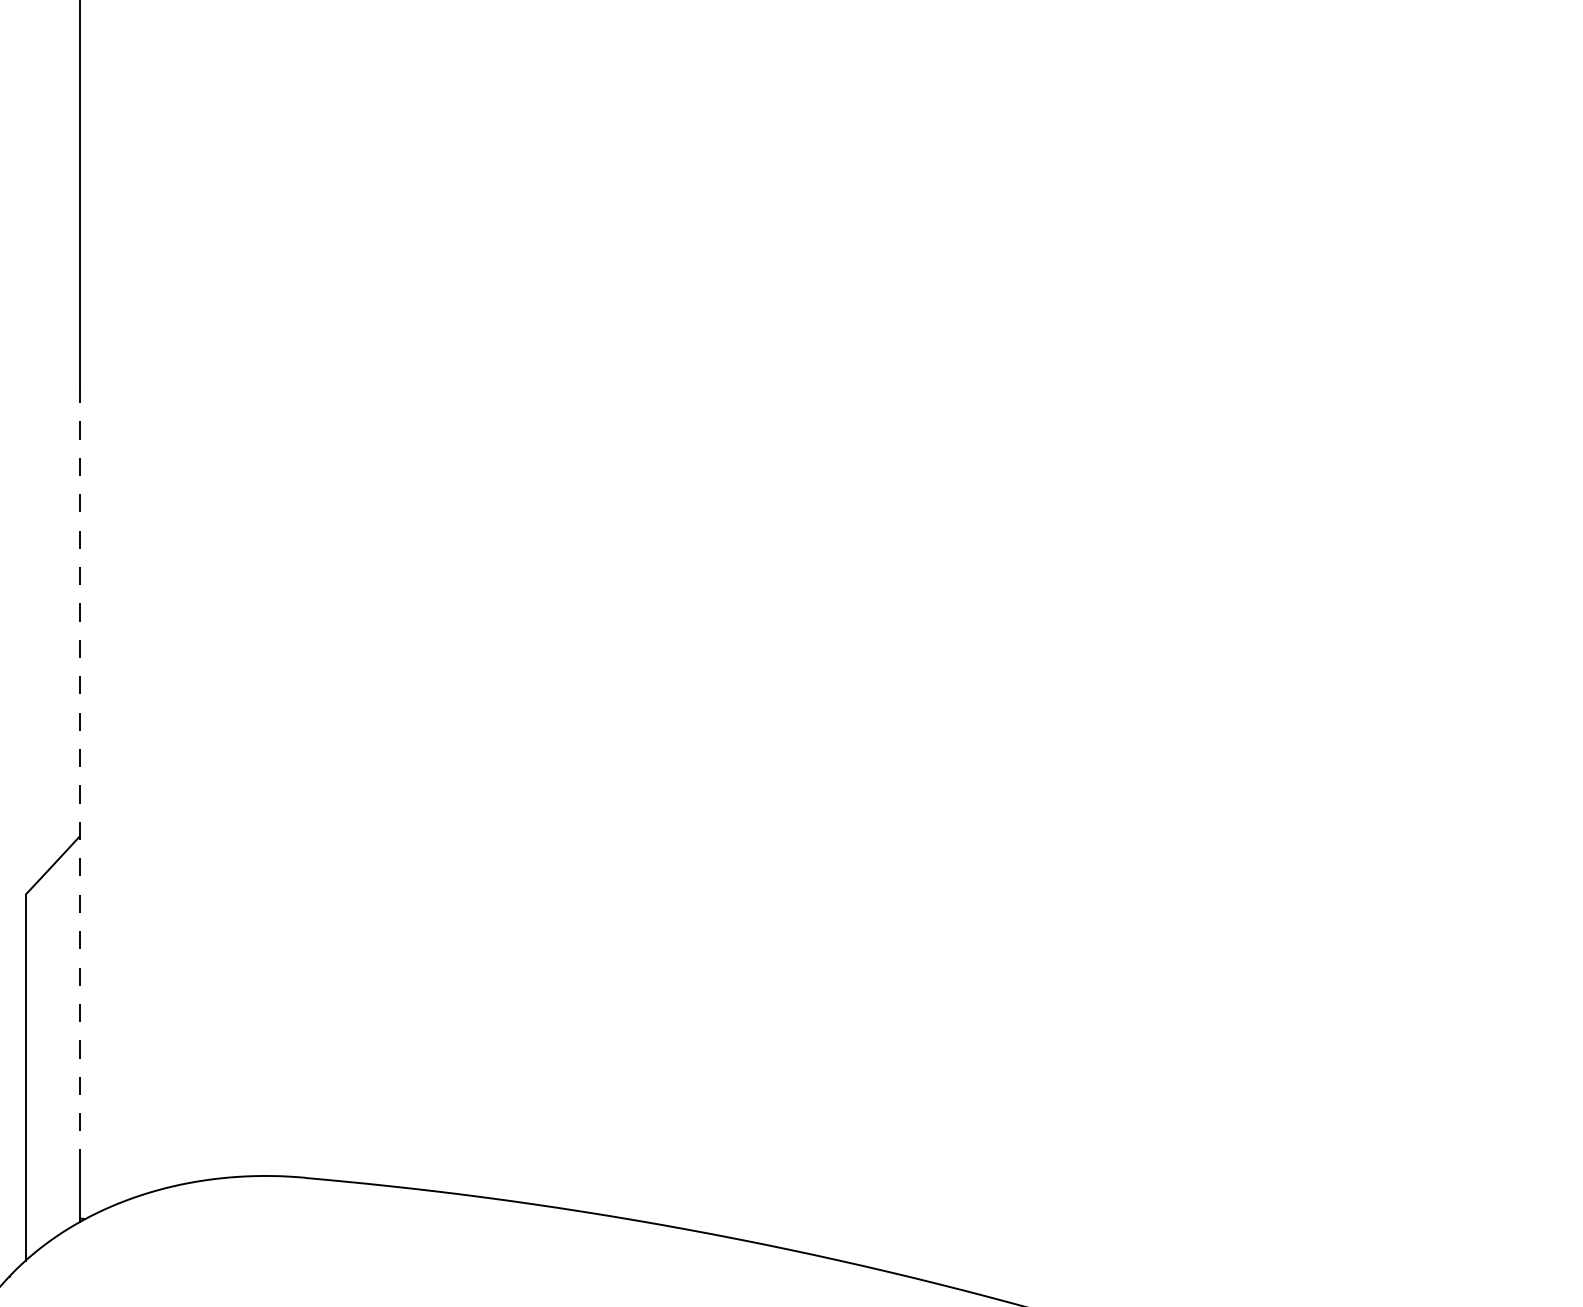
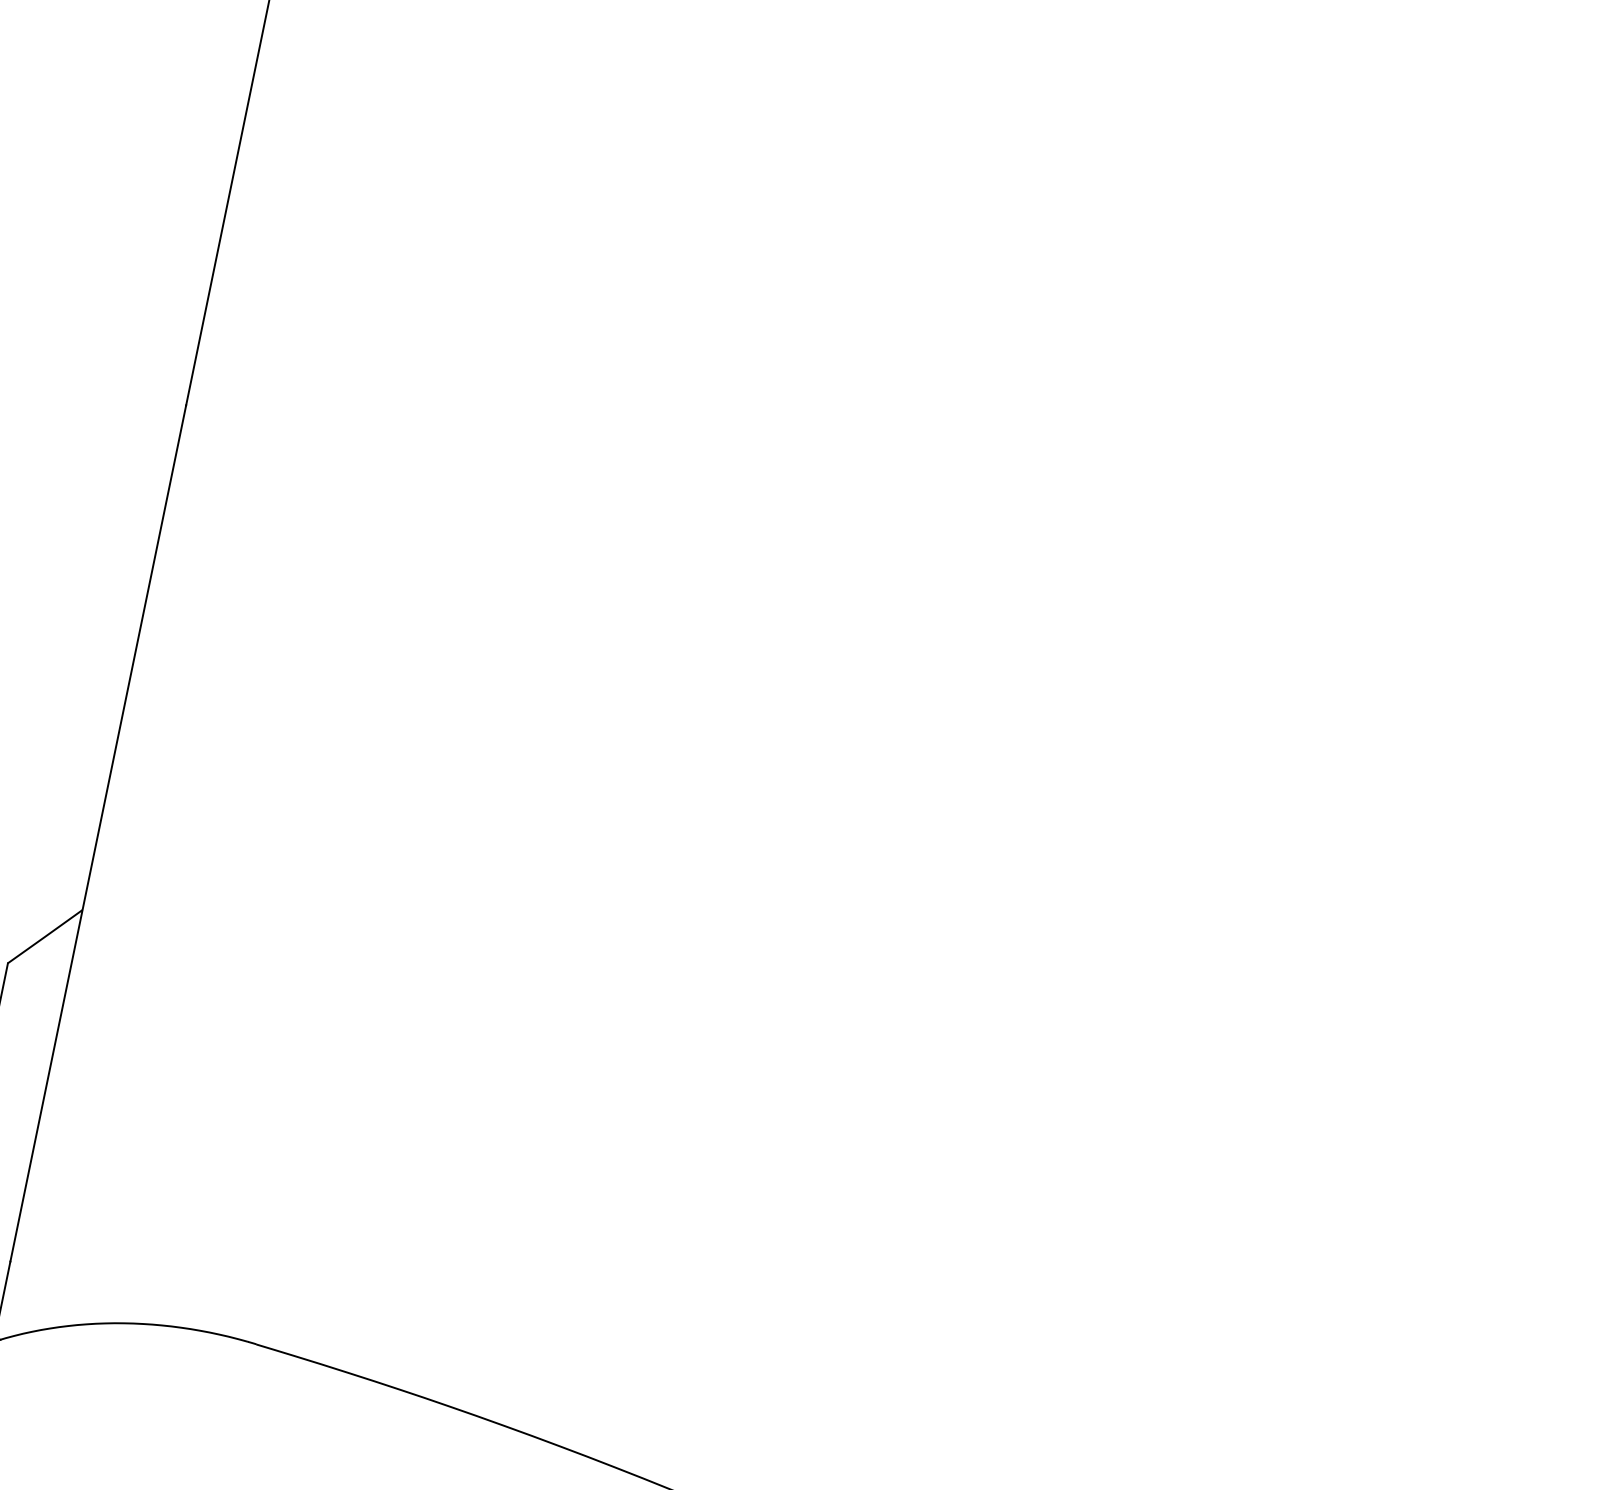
line: (80, 767) -> (98, 833), dashed -> solid

